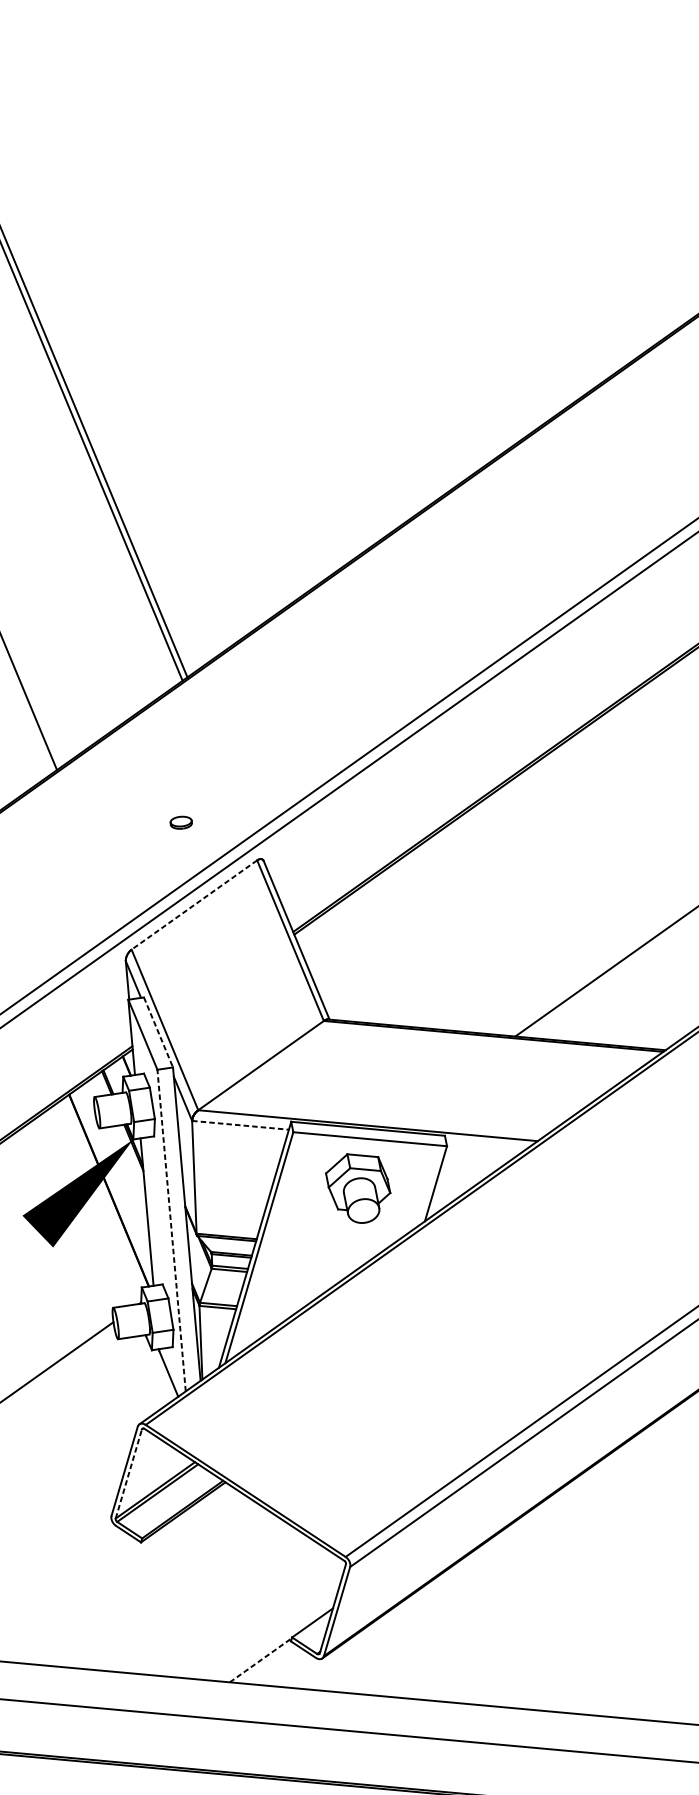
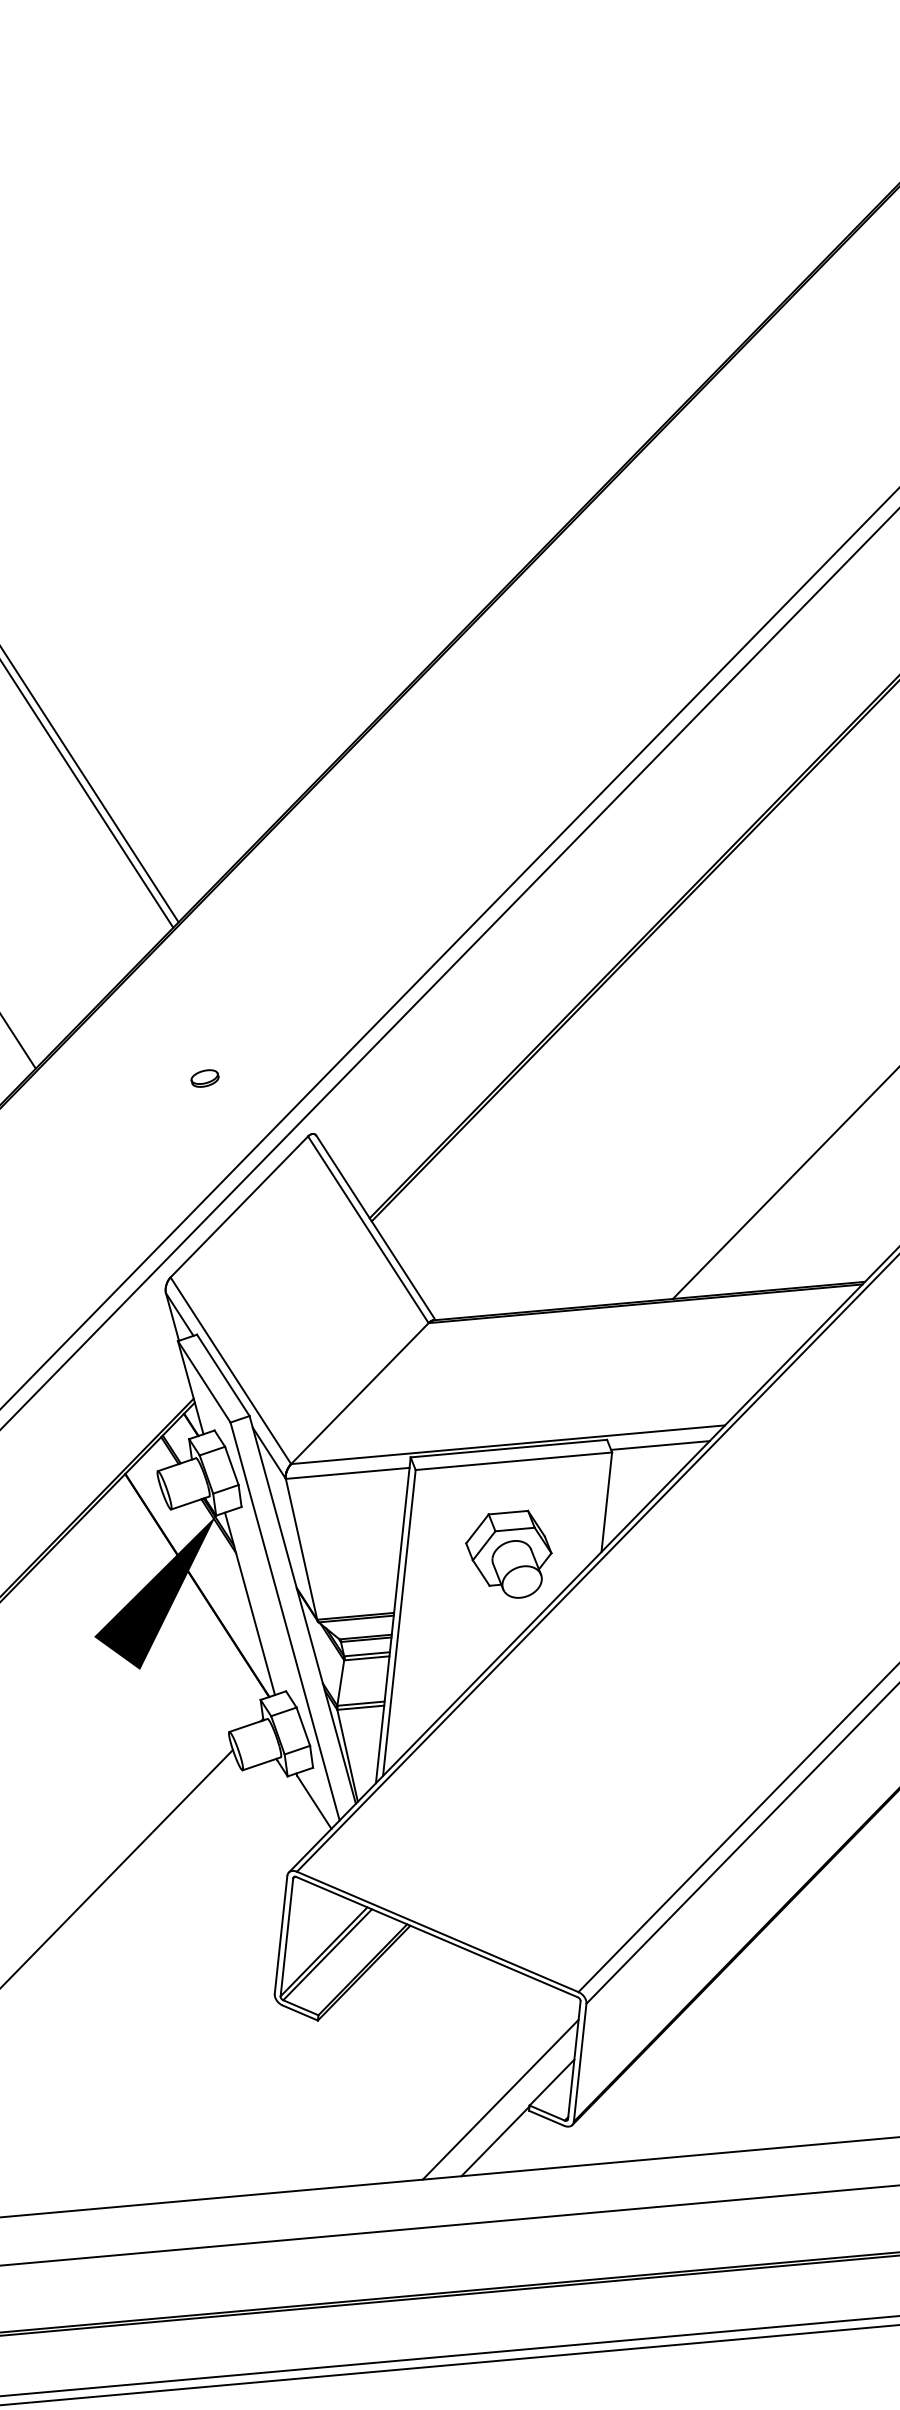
part: (180, 822) -> (204, 1078), moved
line: (194, 905) -> (239, 1207), dashed -> solid
line: (158, 1032) -> (223, 1375), dashed -> solid
line: (241, 1125) -> (348, 1473), dashed -> solid
line: (485, 1147) -> (660, 1445), added
part: (357, 1187) -> (508, 1553), moved
line: (171, 1230) -> (284, 1621), dashed -> solid
line: (128, 1473) -> (286, 1936), dashed -> solid
line: (270, 1628) -> (500, 2099), added
line: (260, 1660) -> (495, 2141), dashed -> solid

